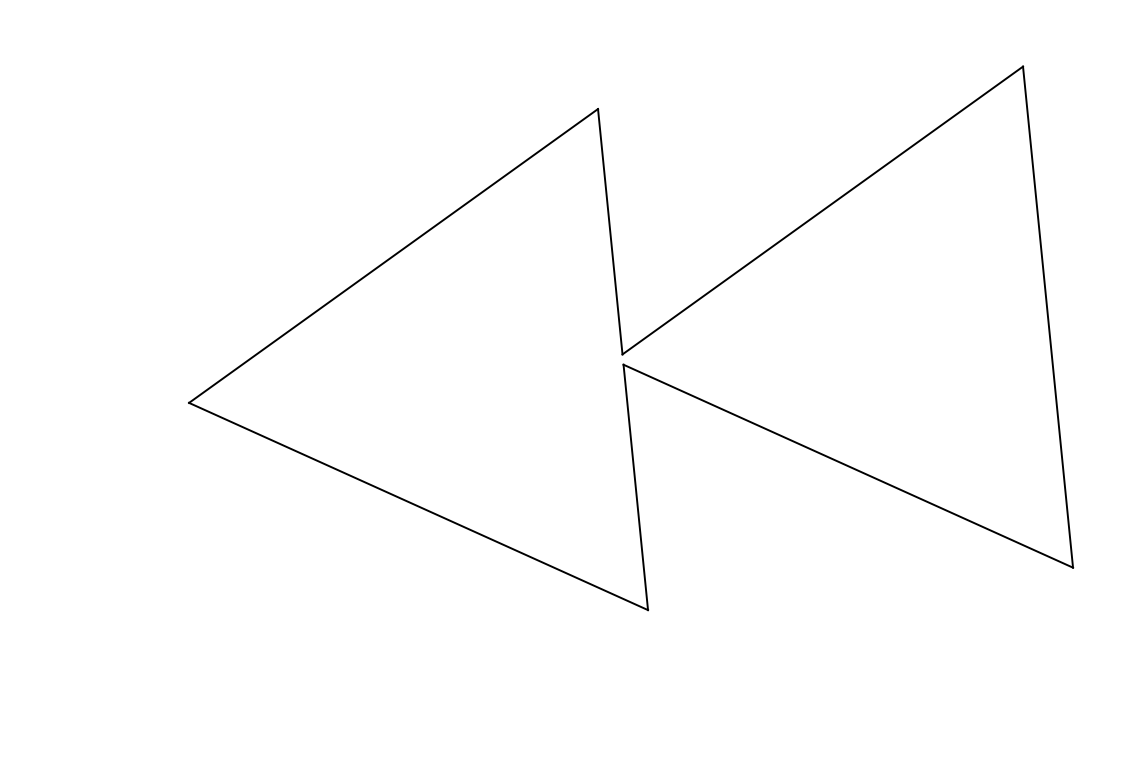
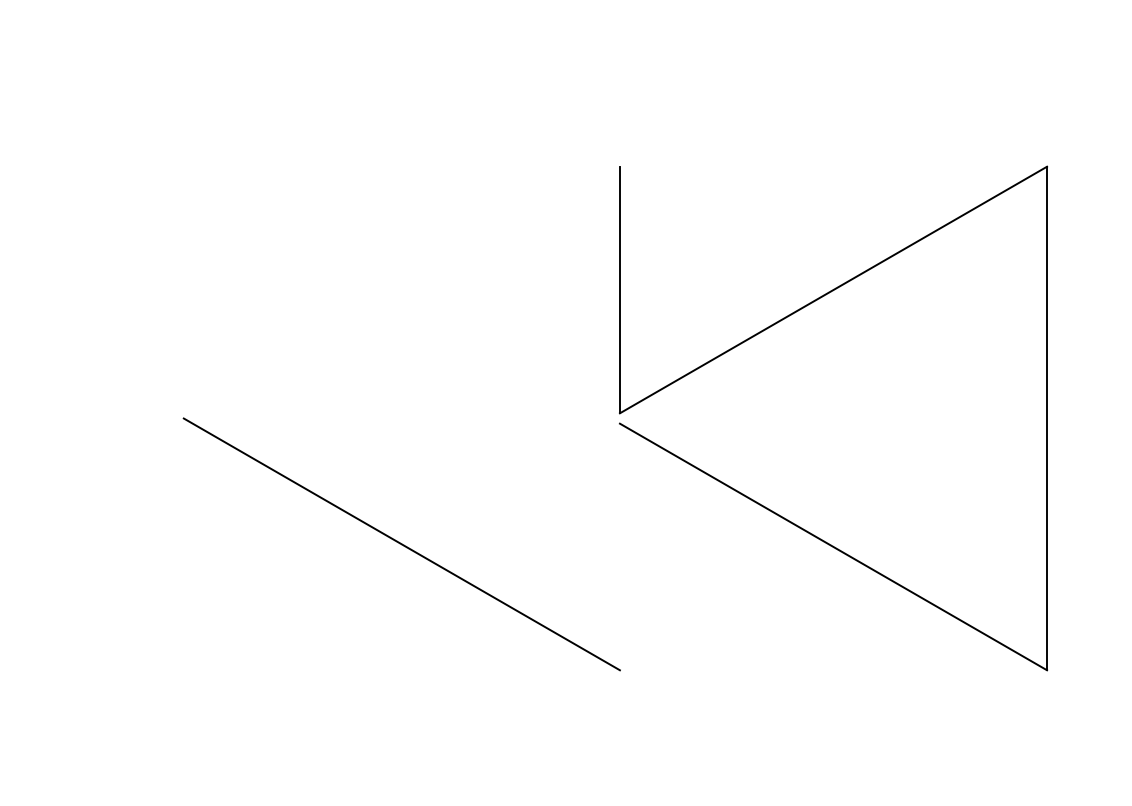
line: (393, 255) -> (401, 292), removed
line: (635, 486) -> (619, 546), removed

